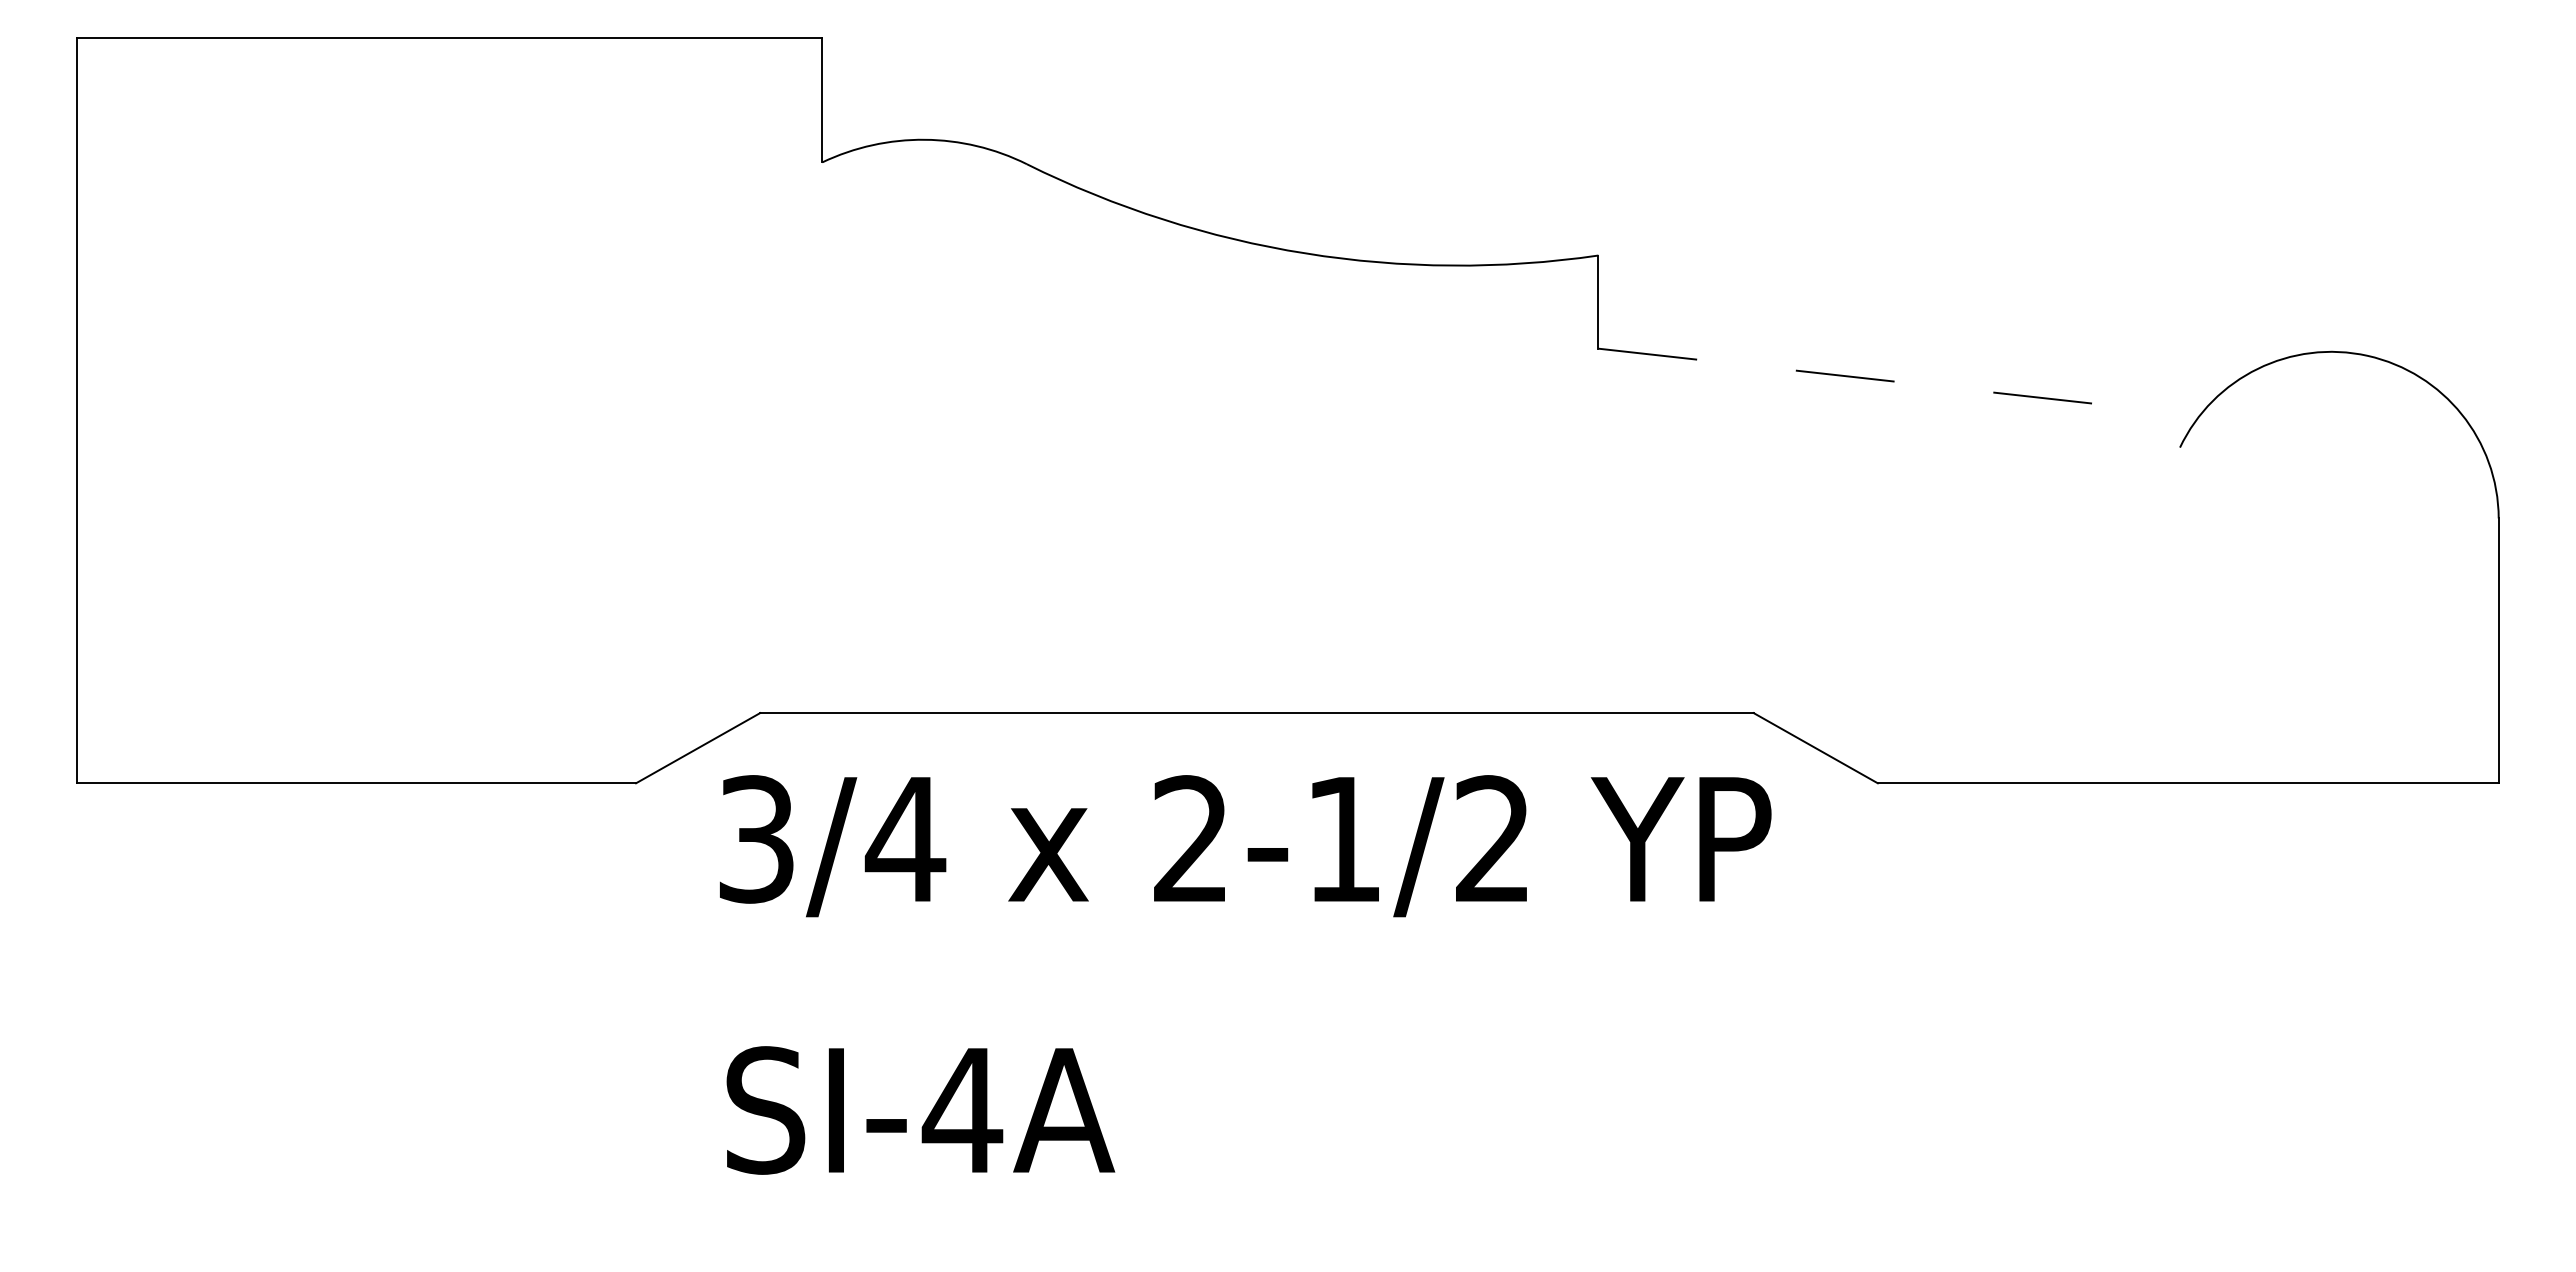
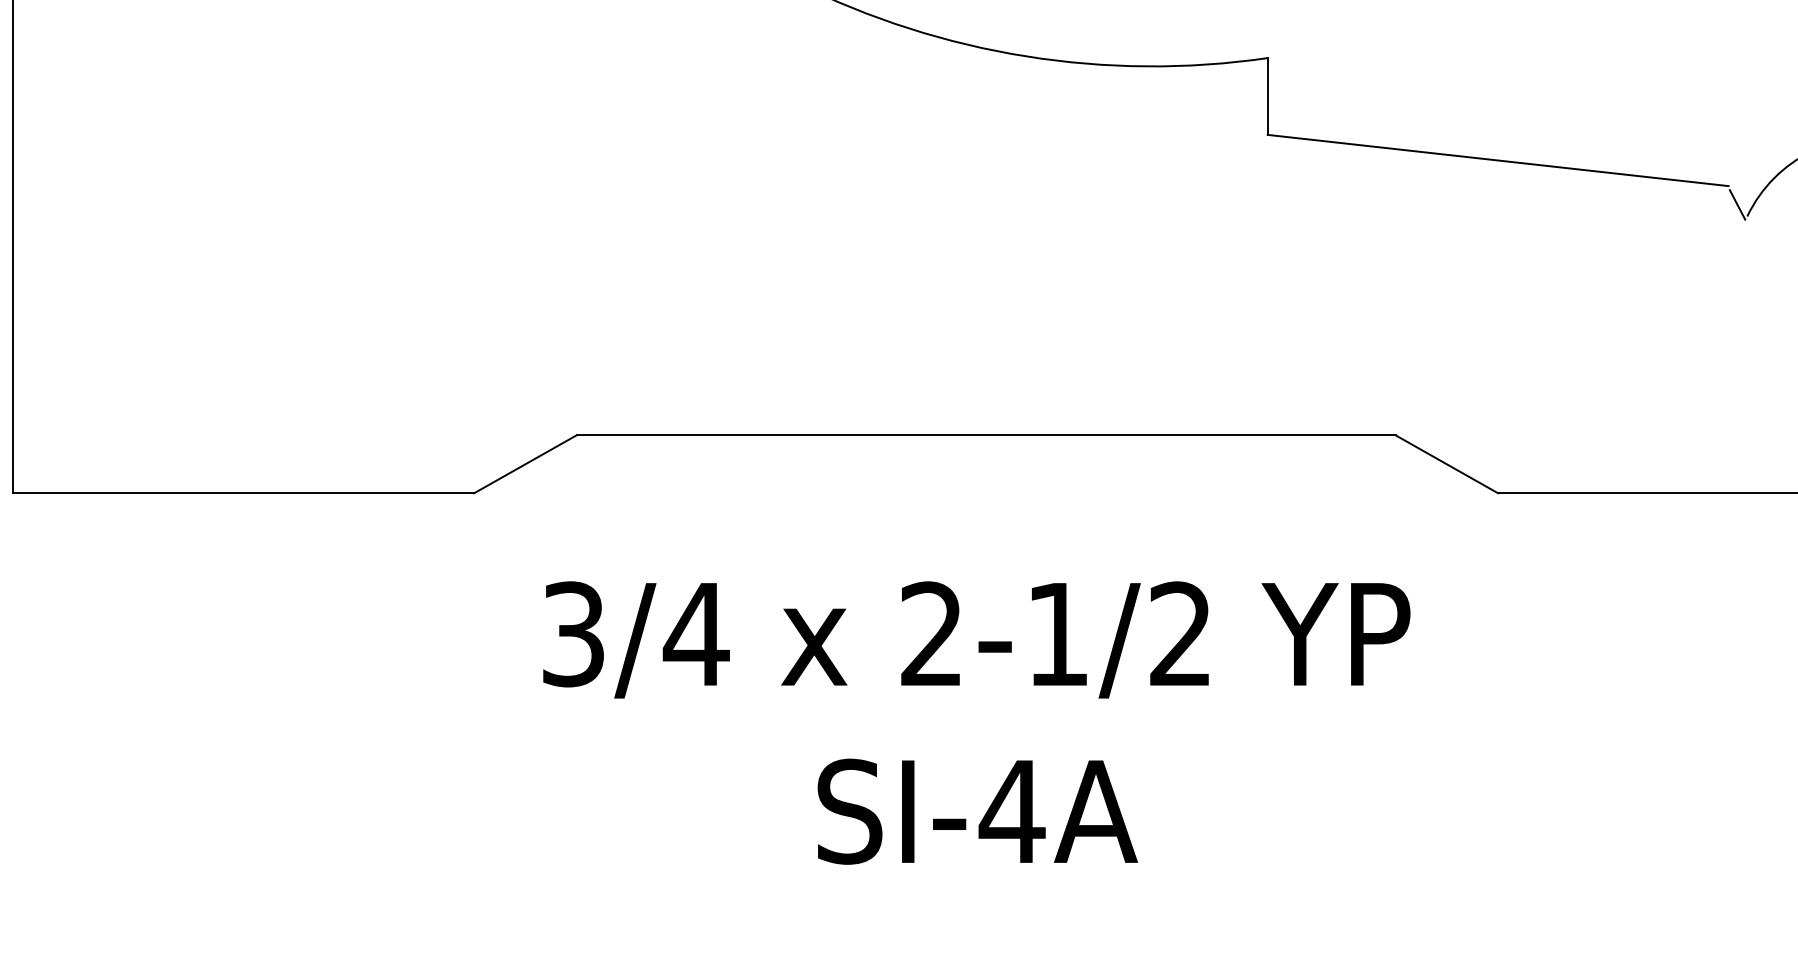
line: (1878, 379) -> (1498, 160), dashed -> solid
line: (2167, 433) -> (1736, 204), added
text: (1245, 846) -> (976, 640), moved
text: (920, 1110) -> (977, 811), moved

